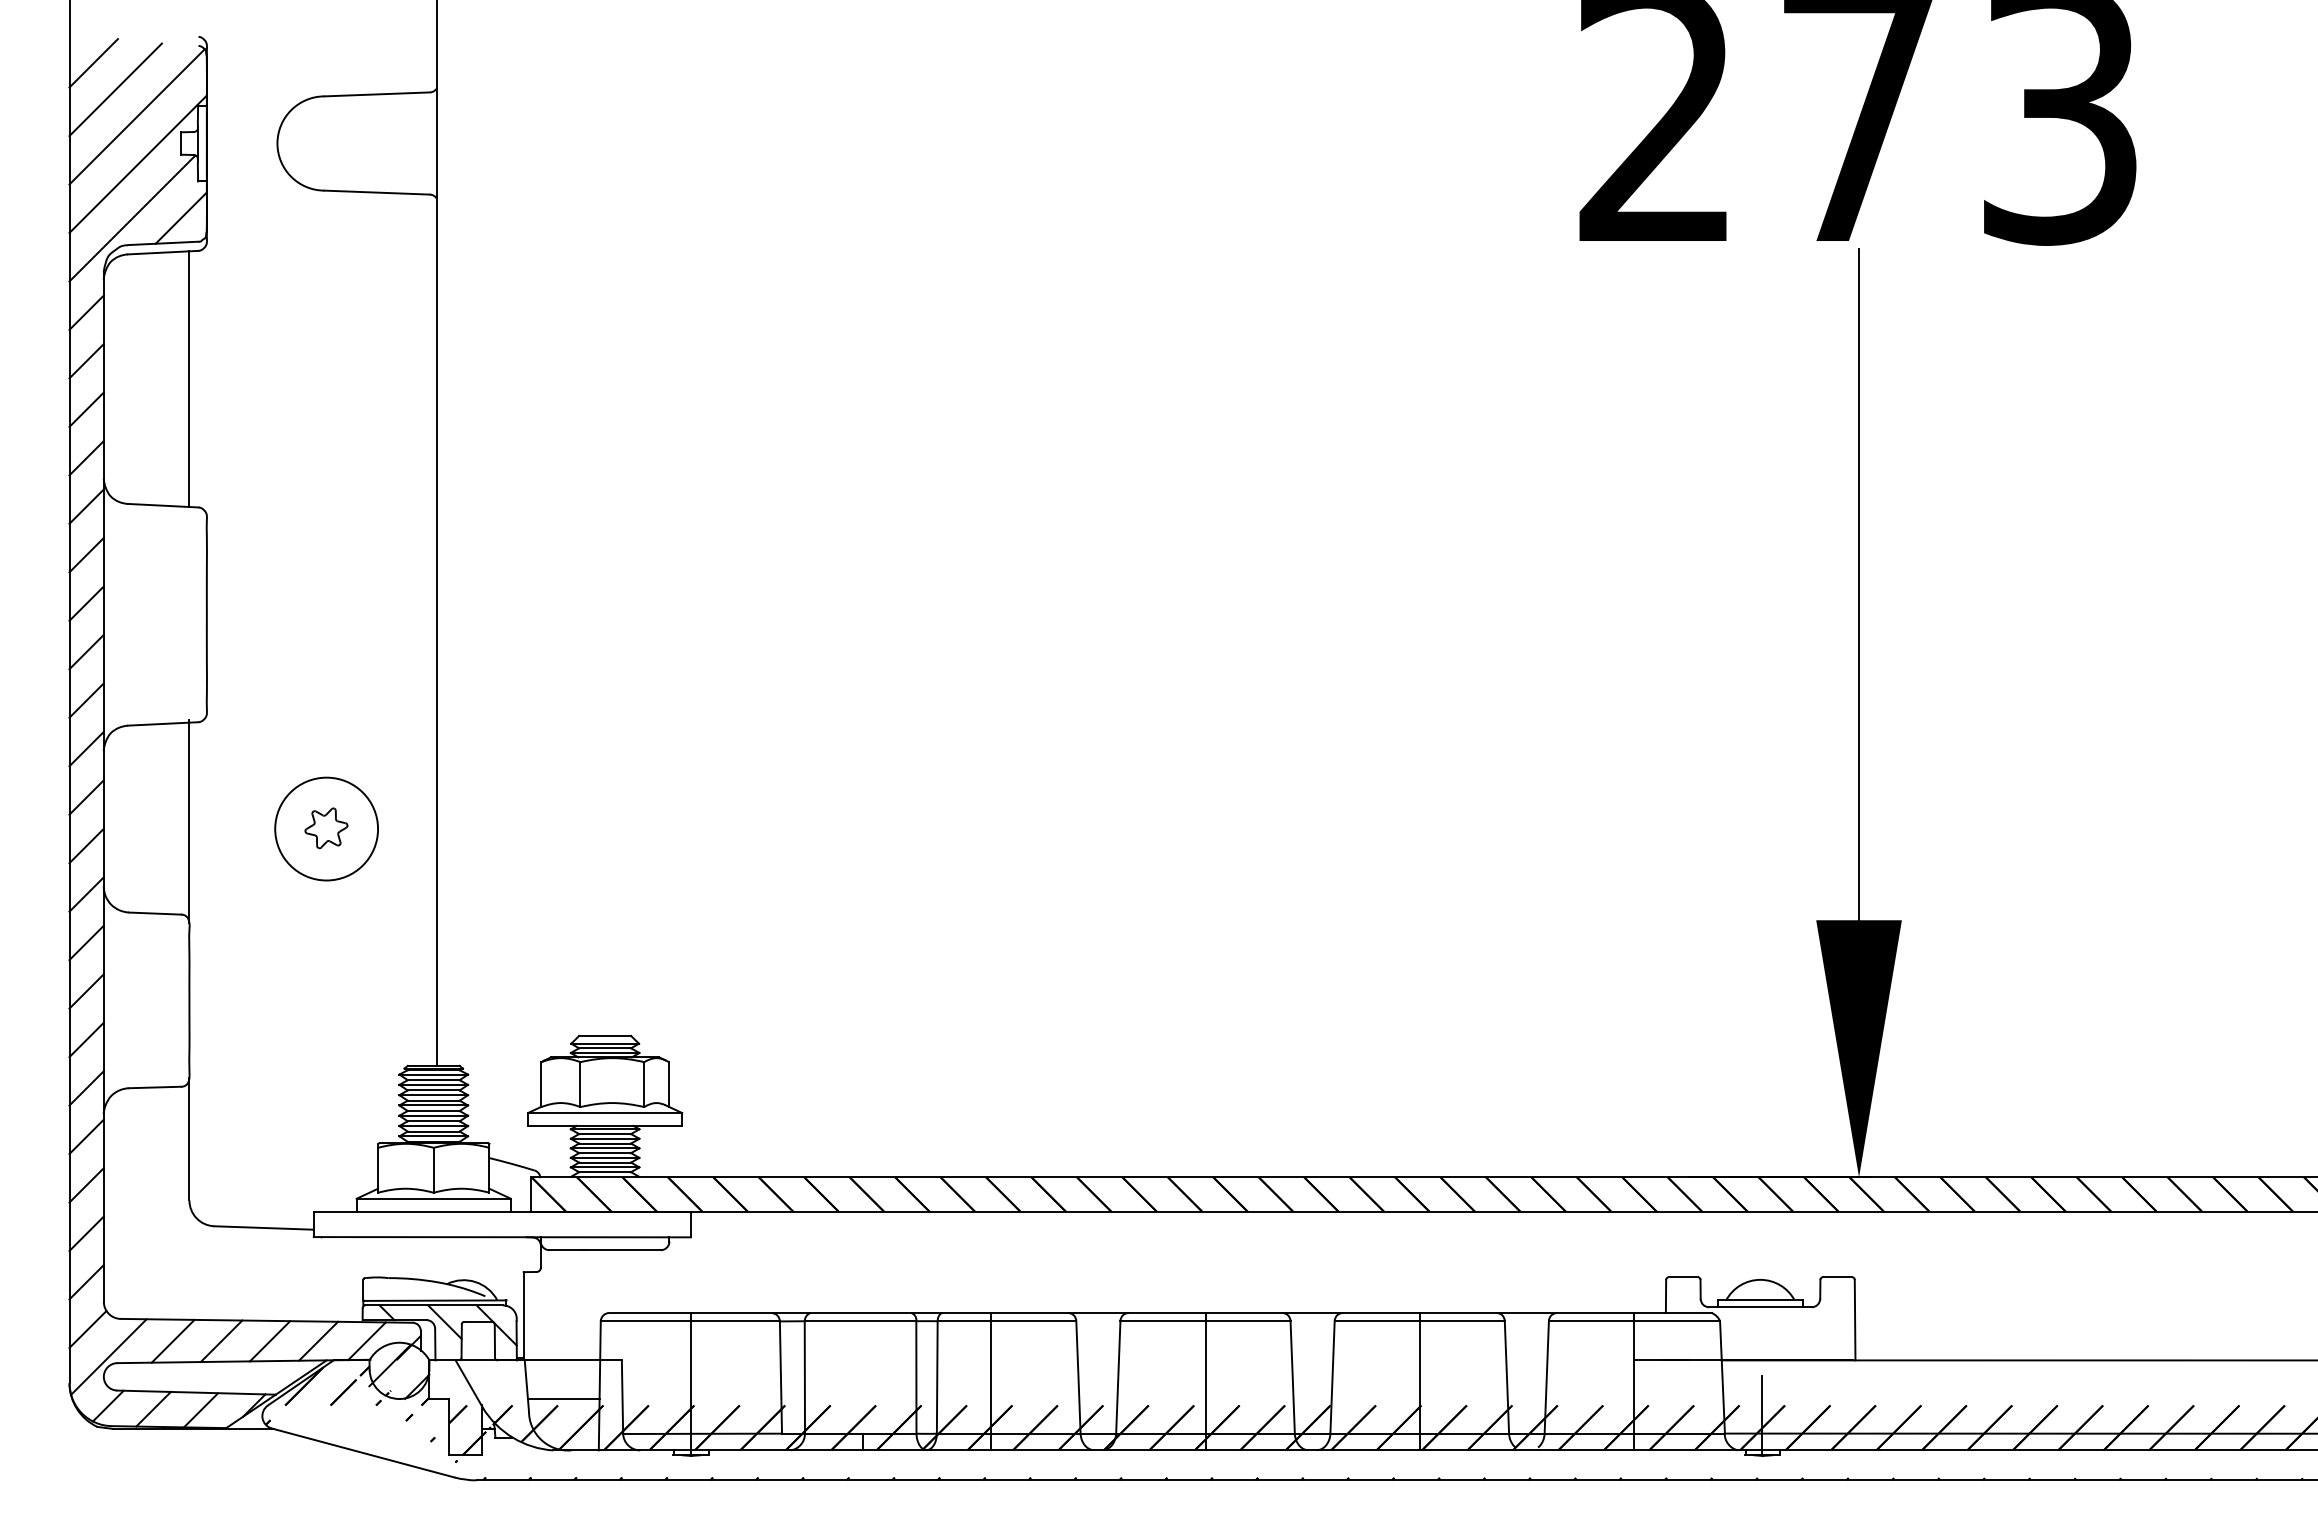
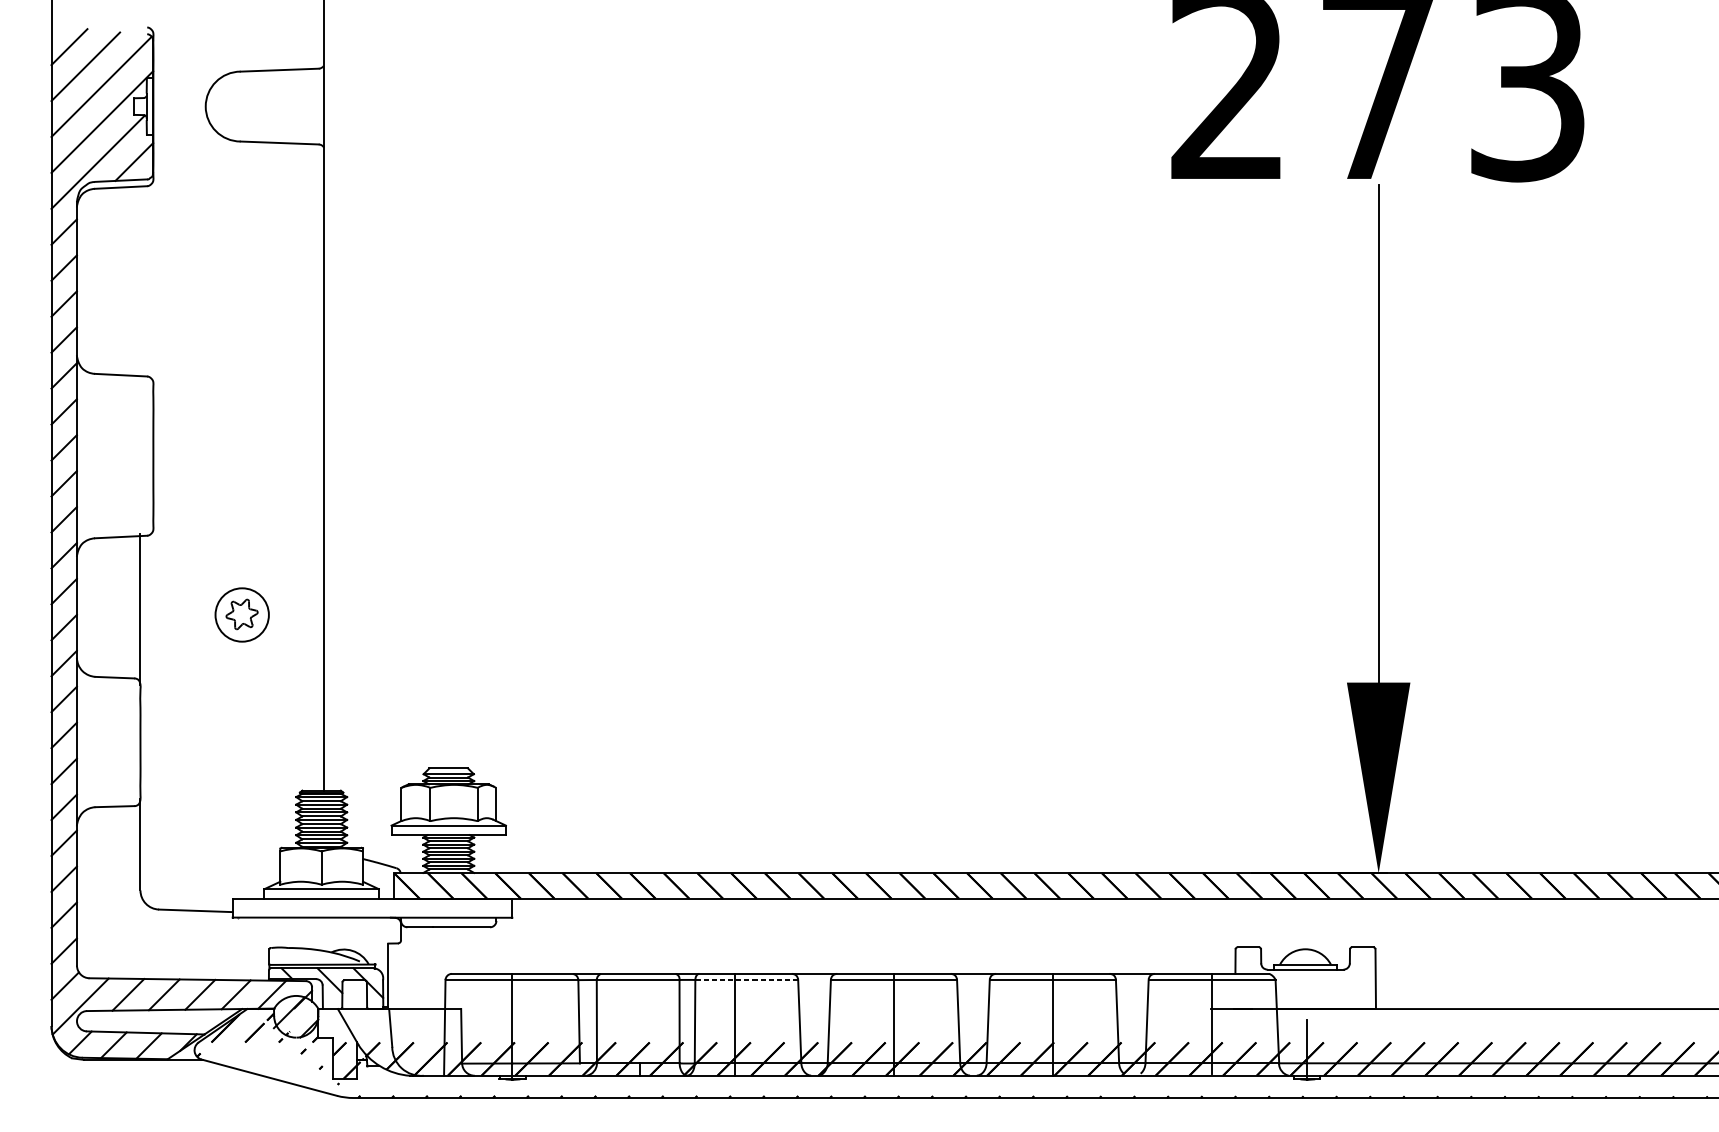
line: (189, 379) -> (140, 281), removed
circle: (326, 828) -> (242, 614), size x0.7
line: (1007, 1321) -> (747, 980), solid -> dashed
line: (563, 1398) -> (417, 1037), removed

